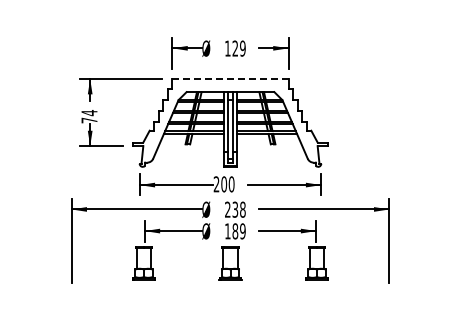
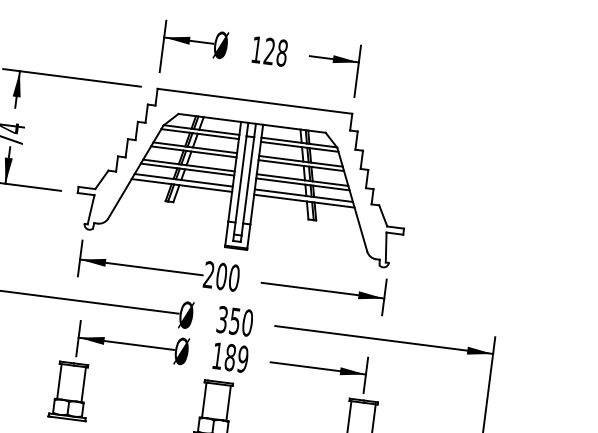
text: (242, 48) -> (281, 52), 129 -> 128
line: (230, 78) -> (255, 100), dashed -> solid
text: (235, 209) -> (235, 321), 238 -> 350

